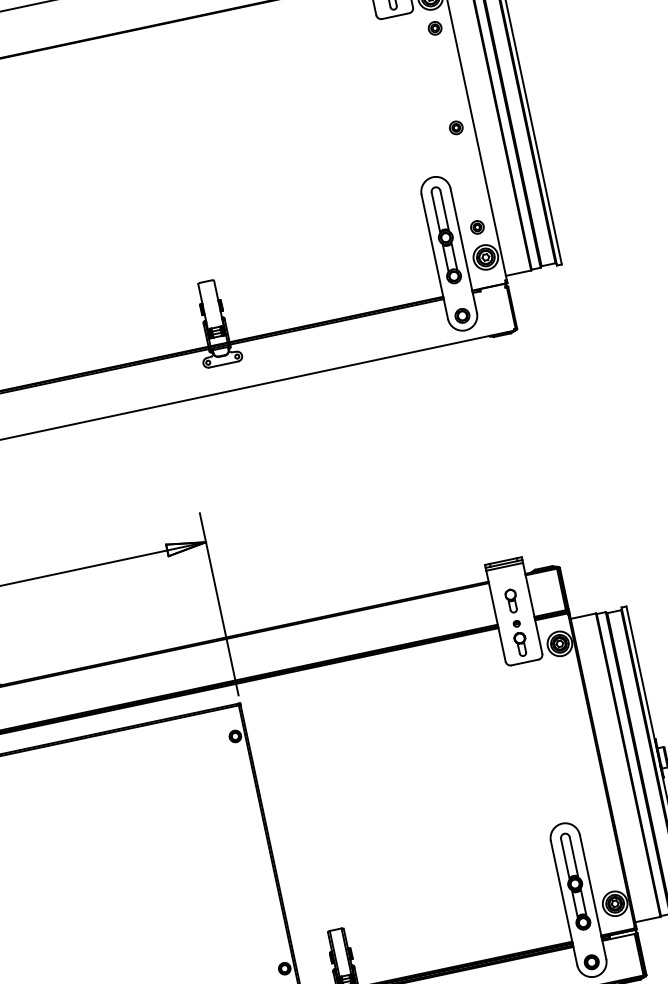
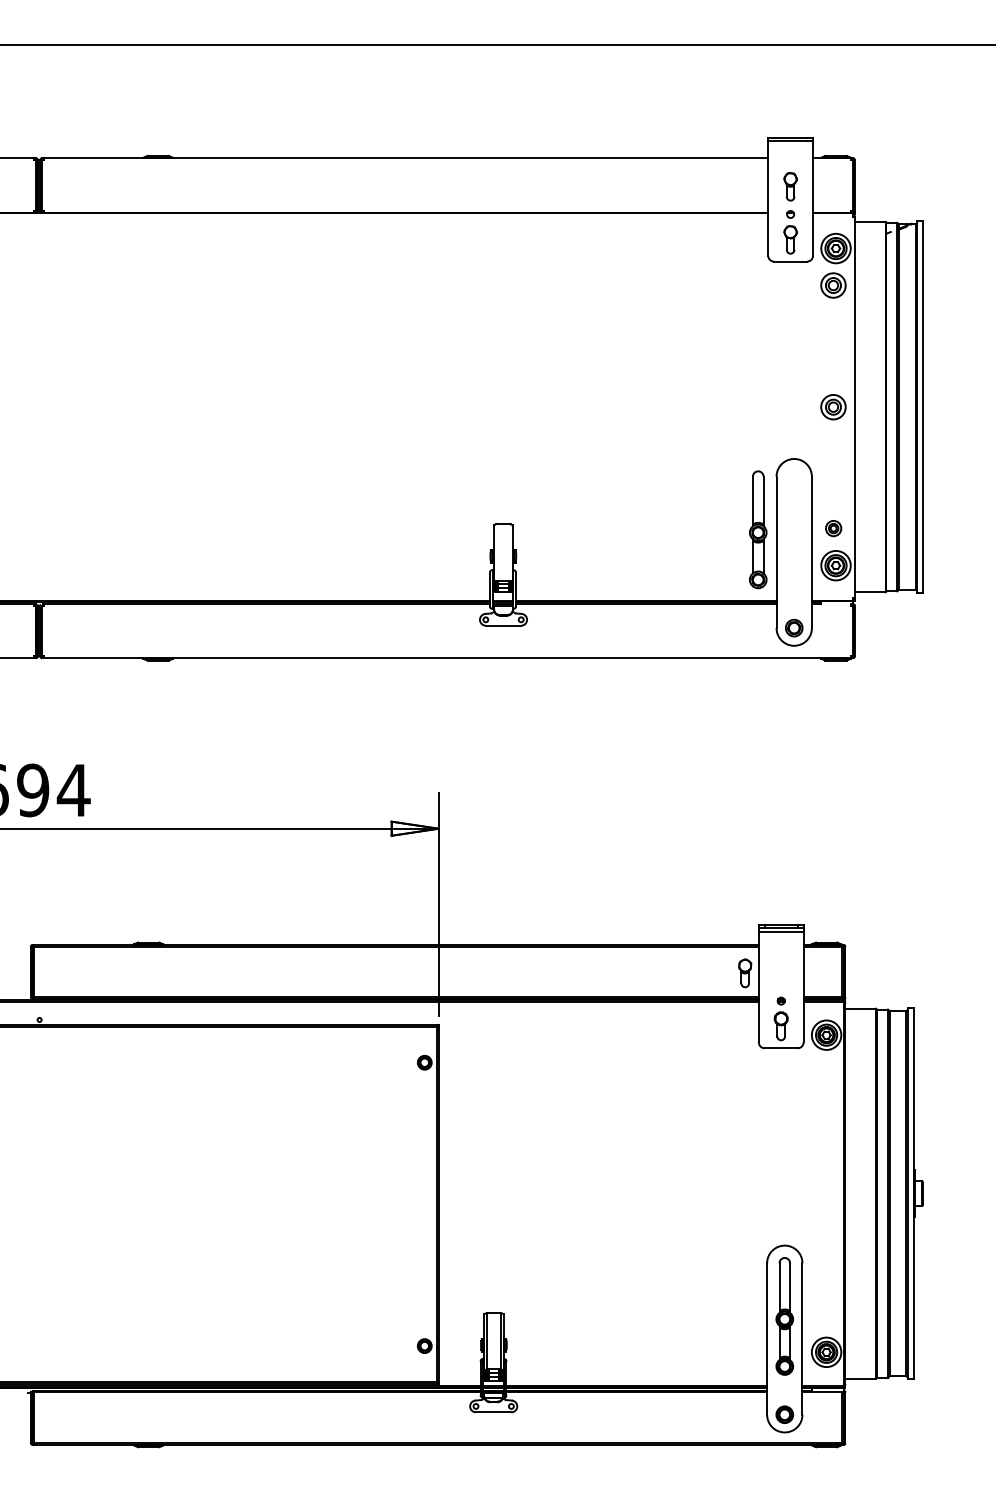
part: (434, 28) -> (833, 285), size x1.6
part: (456, 127) -> (833, 406), size x1.6
part: (445, 235) -> (758, 529), moved
part: (512, 601) -> (745, 973), moved

